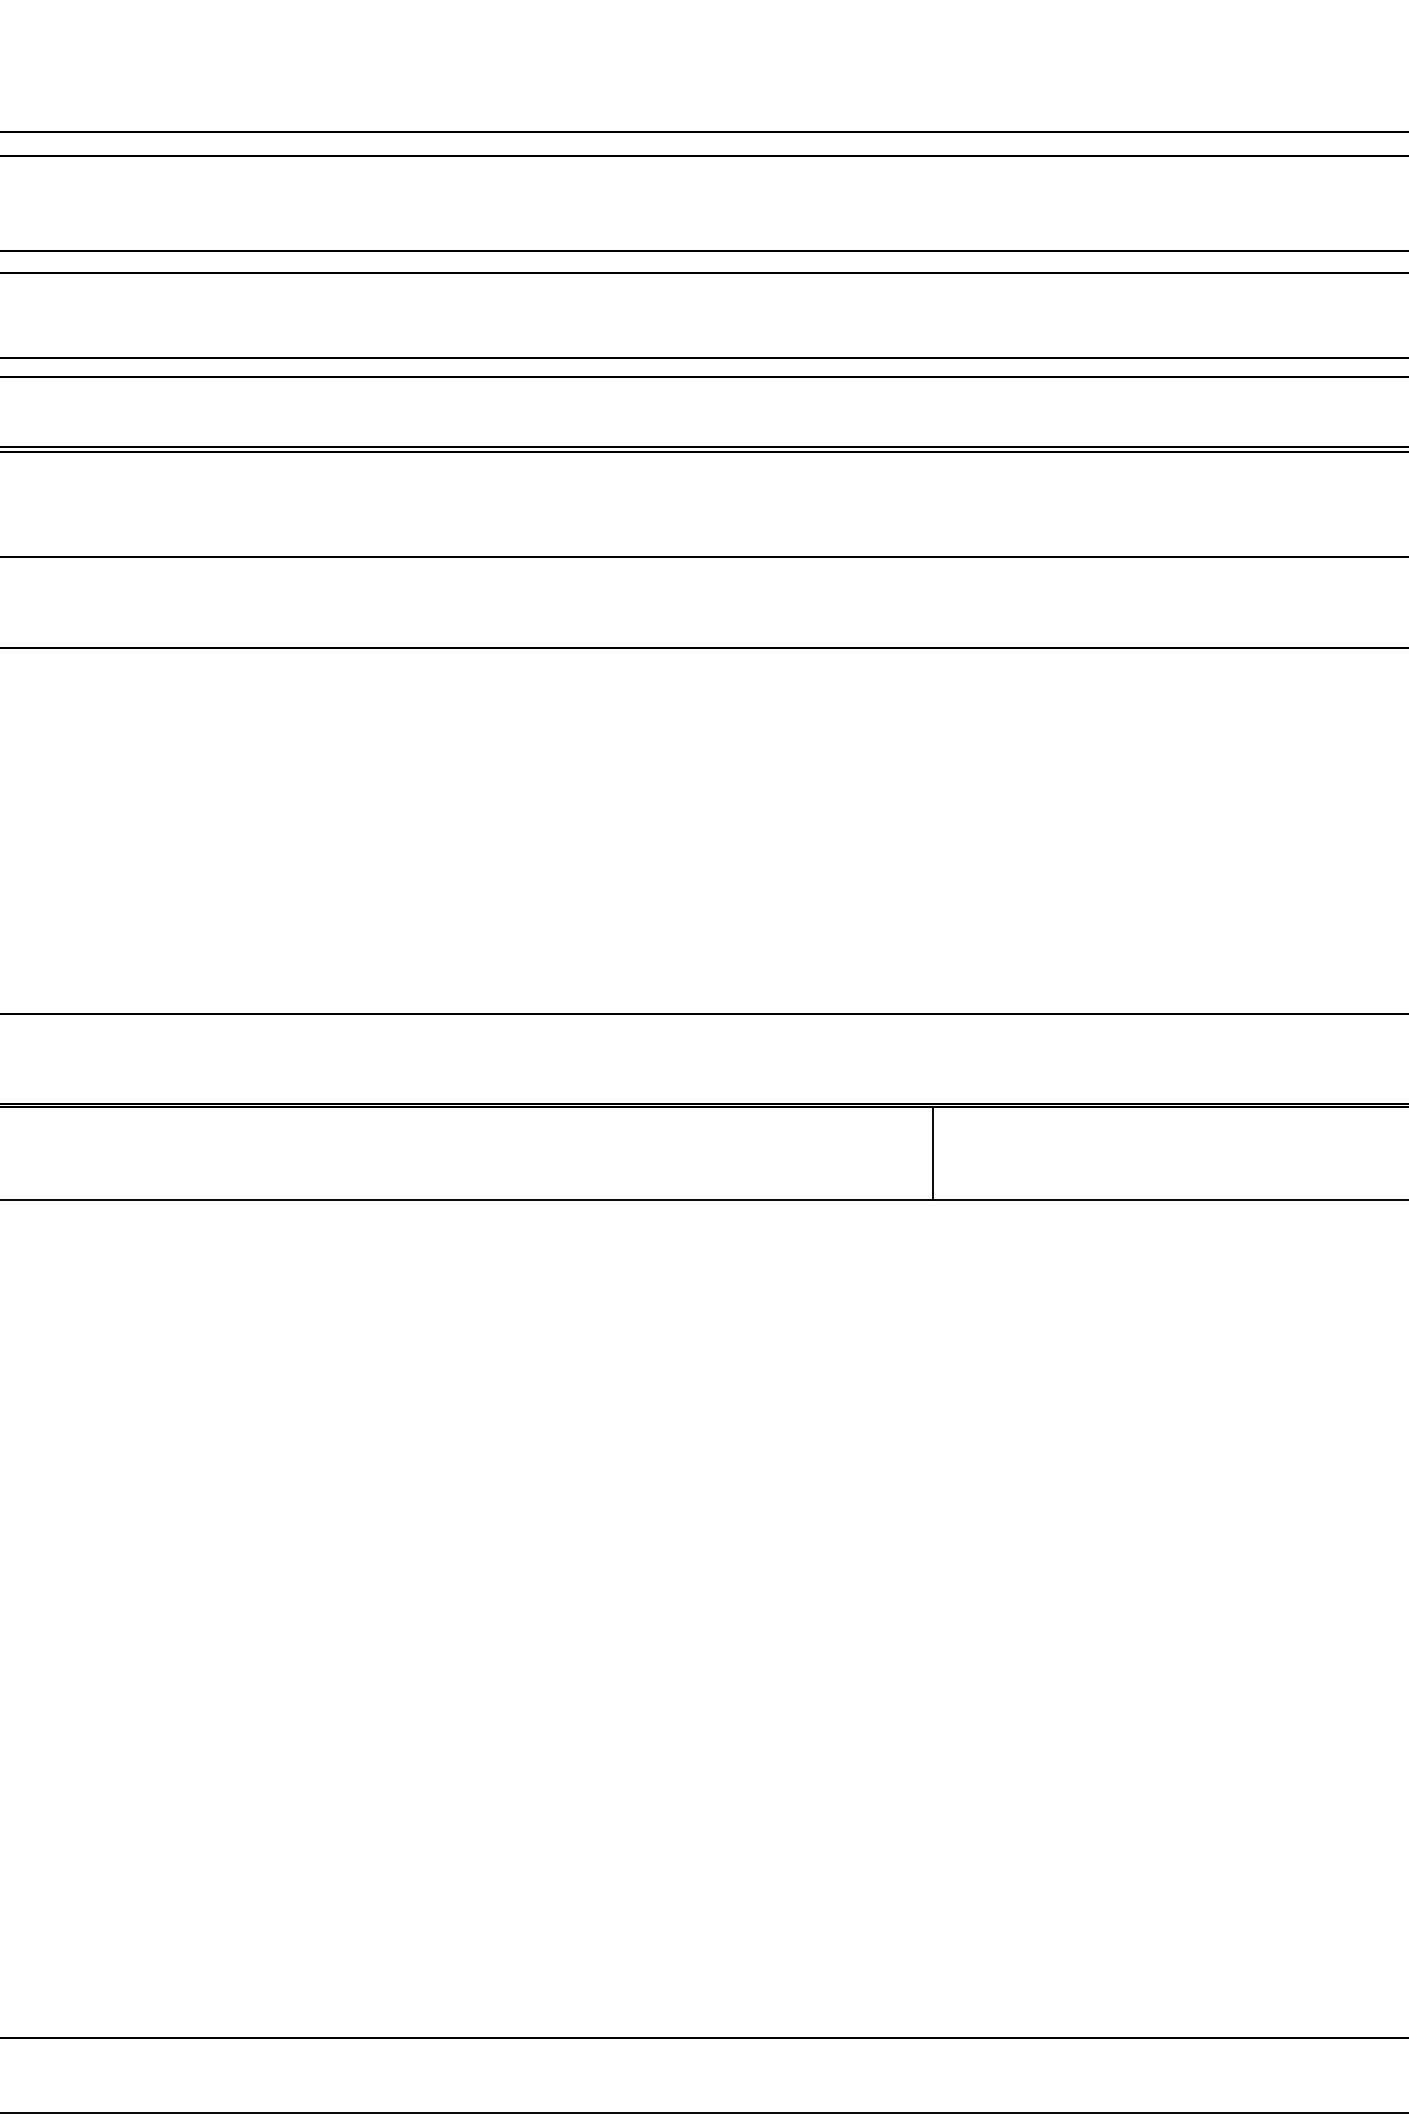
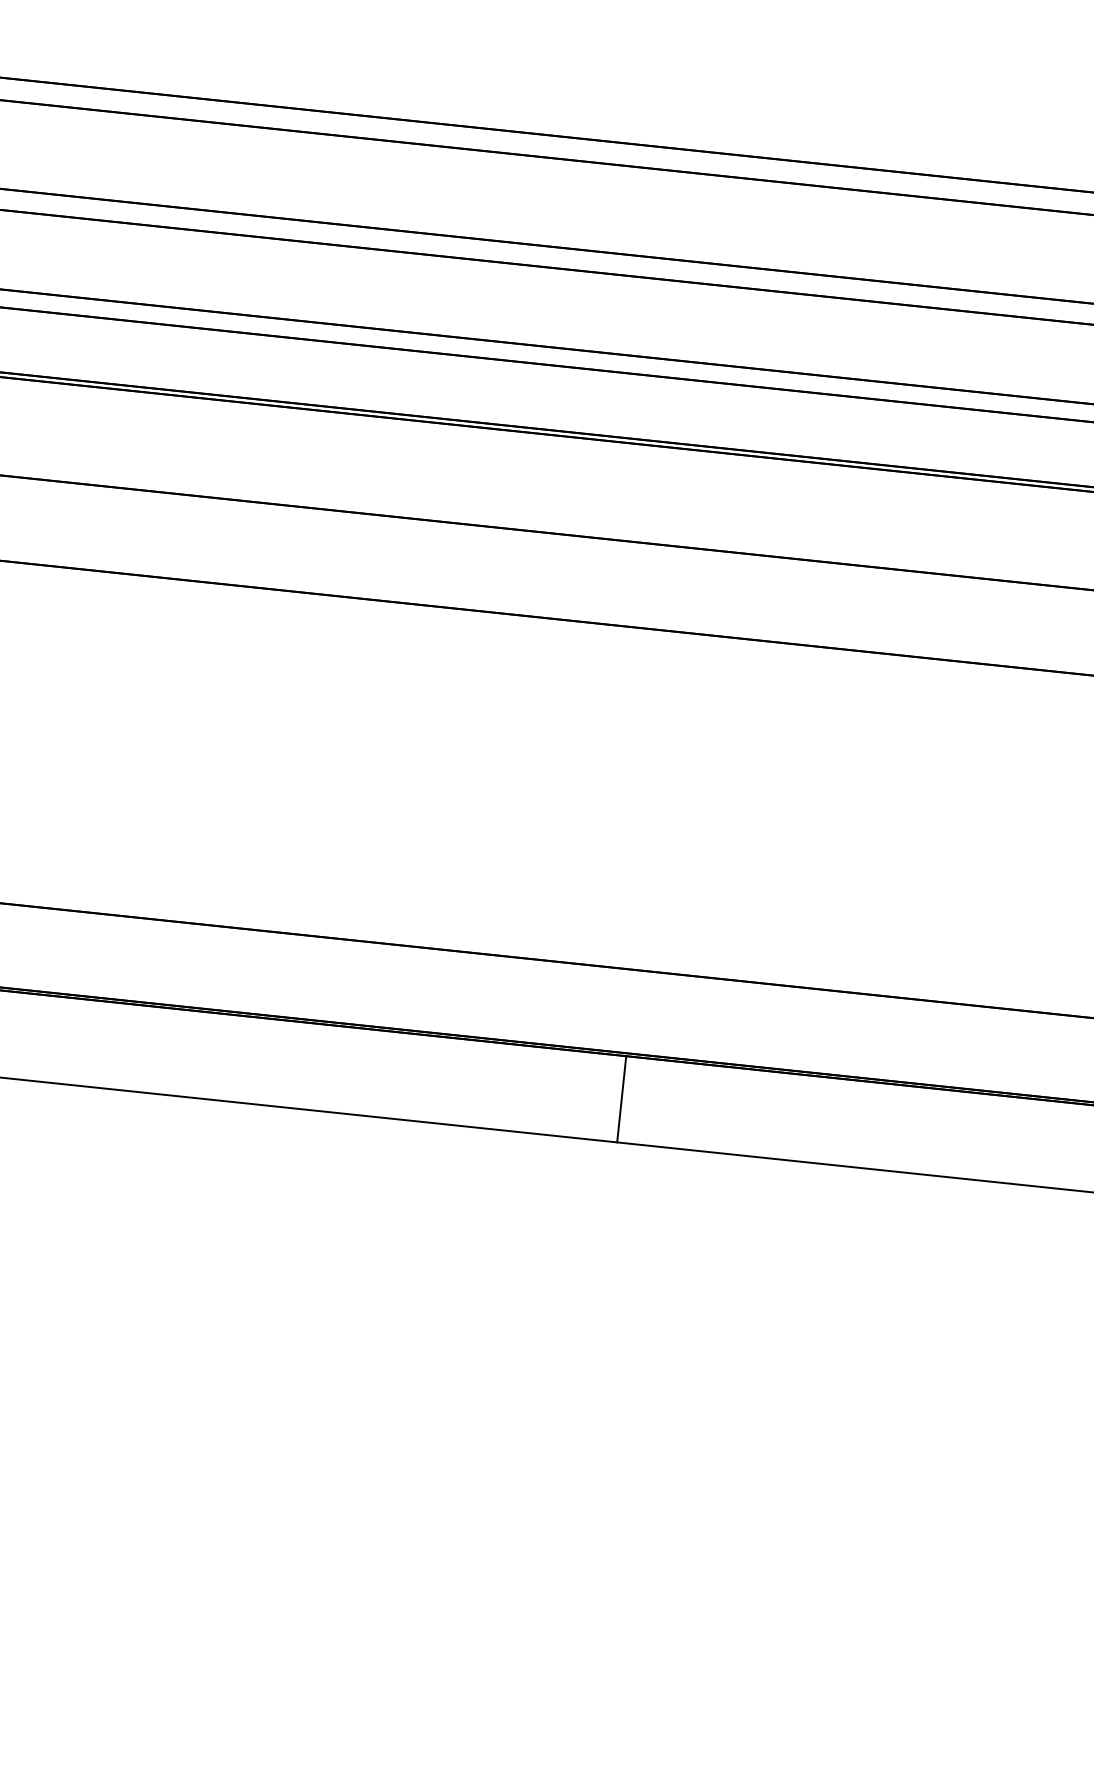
line: (933, 1153) -> (622, 1099), moved

